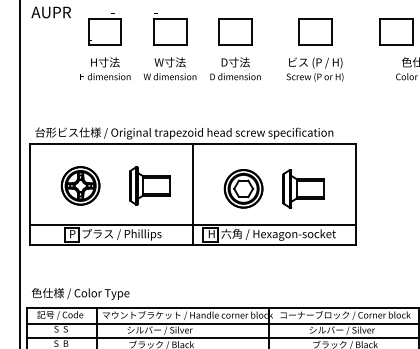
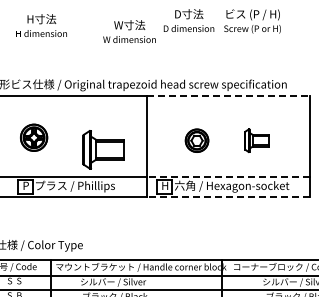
text: (105, 68) -> (41, 25), moved
text: (169, 68) -> (128, 31), moved
text: (314, 69) -> (251, 21), moved
line: (275, 143) -> (228, 95), solid -> dashed
part: (80, 185) -> (33, 137), size x0.7
part: (149, 185) -> (102, 149), moved
part: (243, 188) -> (196, 140), size x0.6
part: (303, 188) -> (256, 140), size x0.6
line: (274, 225) -> (227, 177), solid -> dashed
line: (274, 244) -> (227, 196), solid -> dashed

